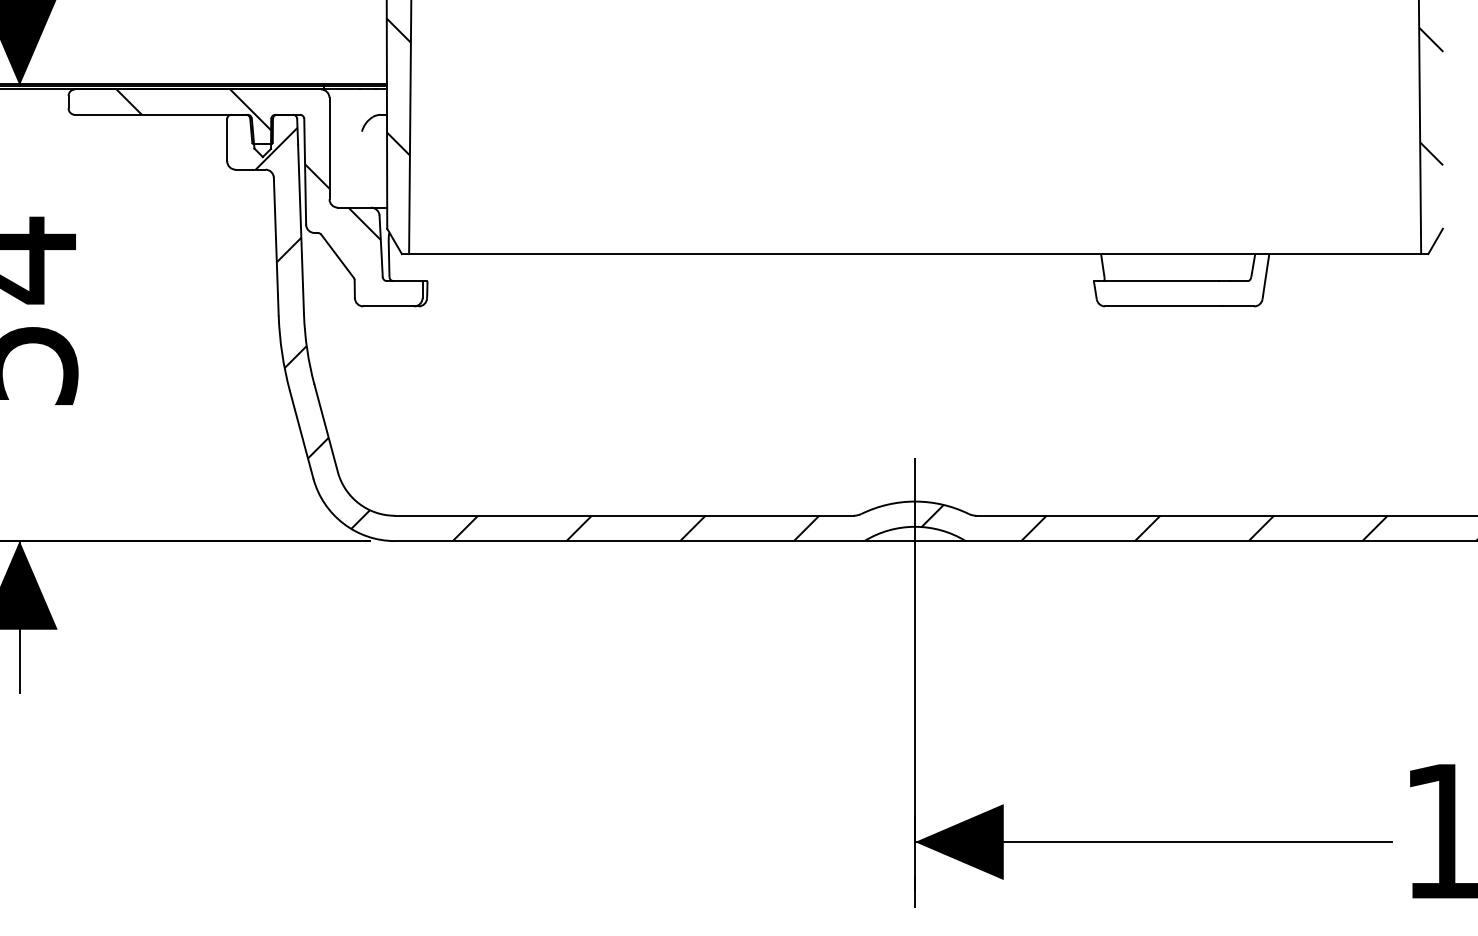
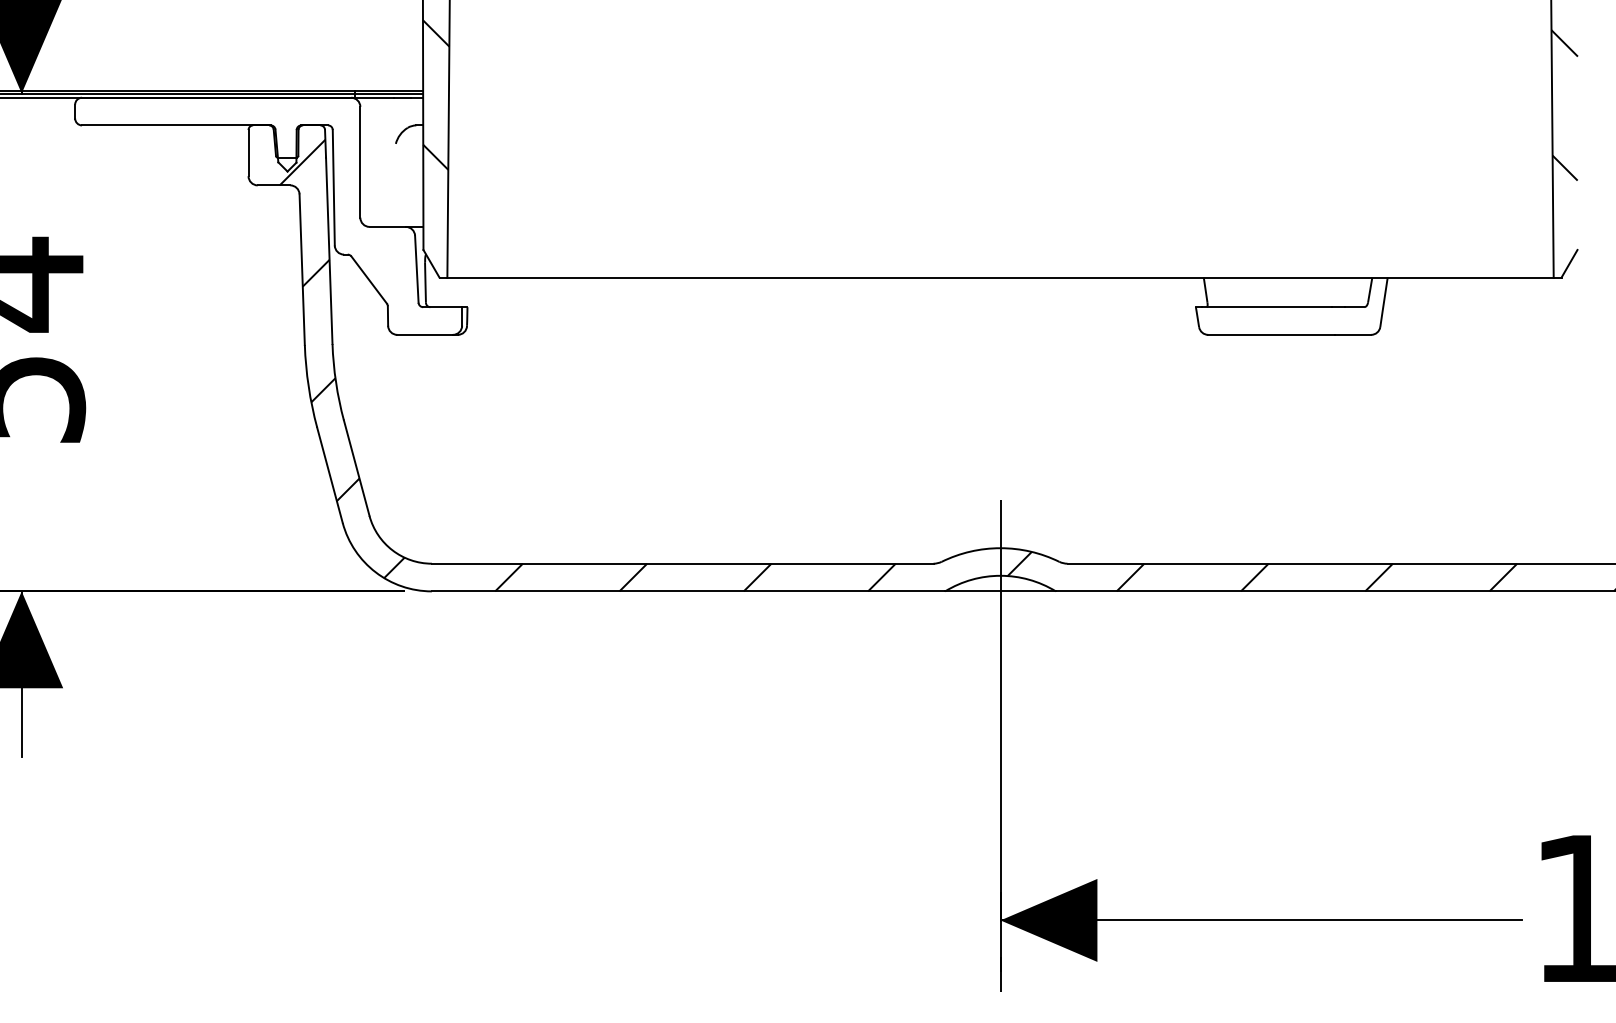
hatch: (269, 185) -> (294, 202), removed

